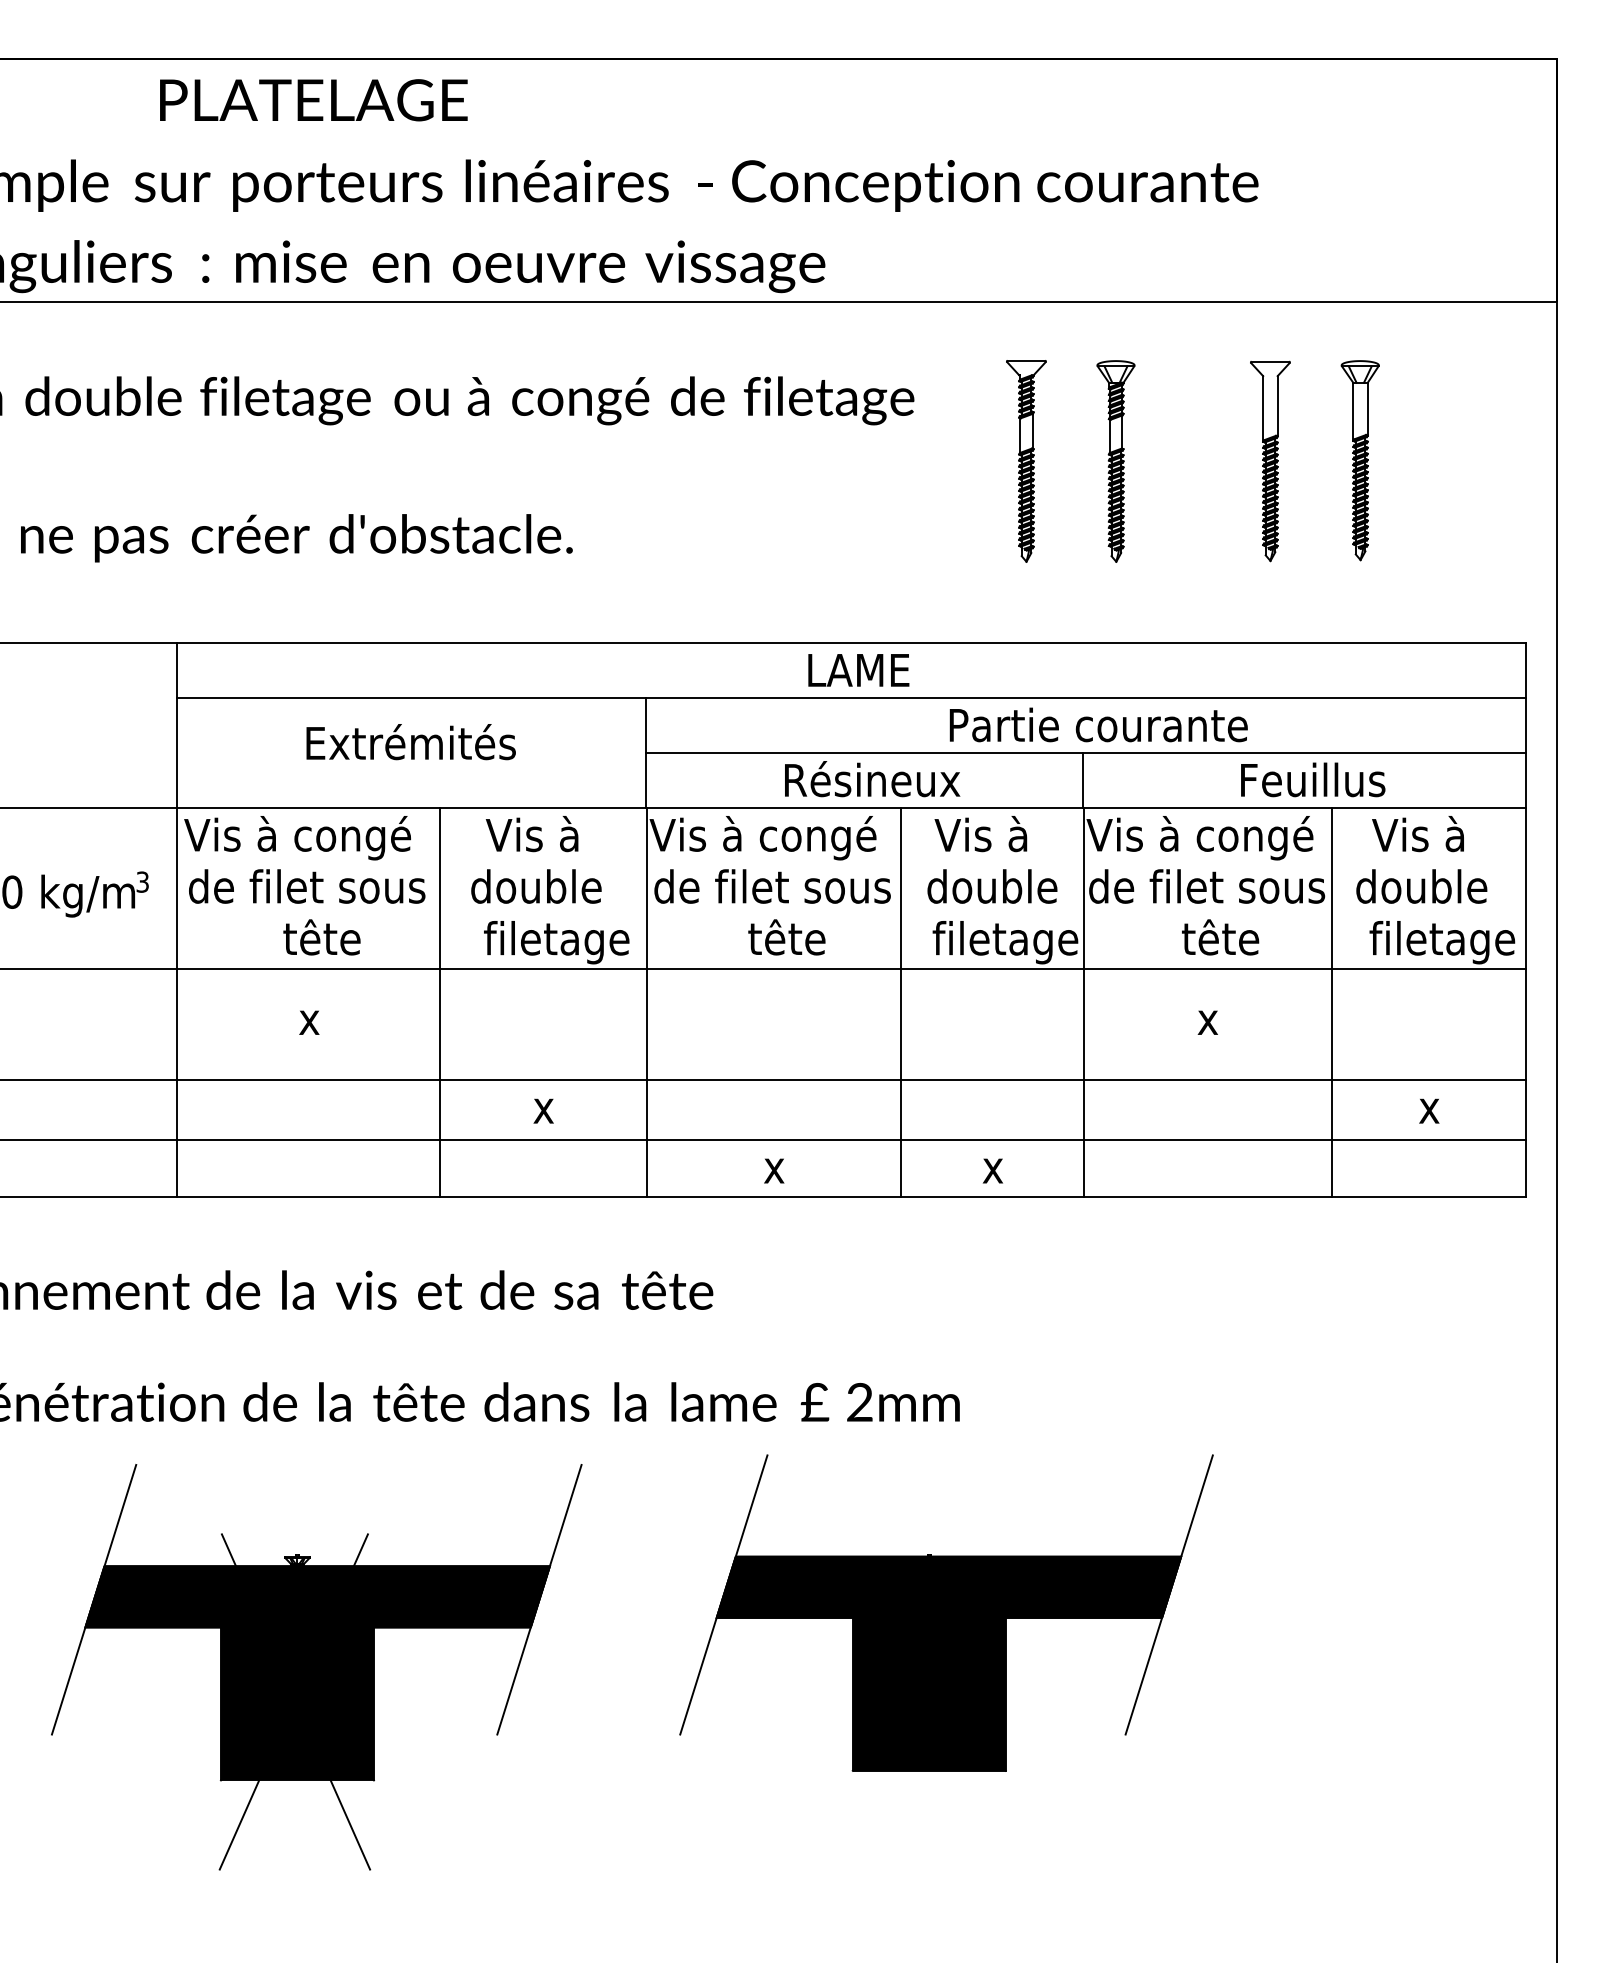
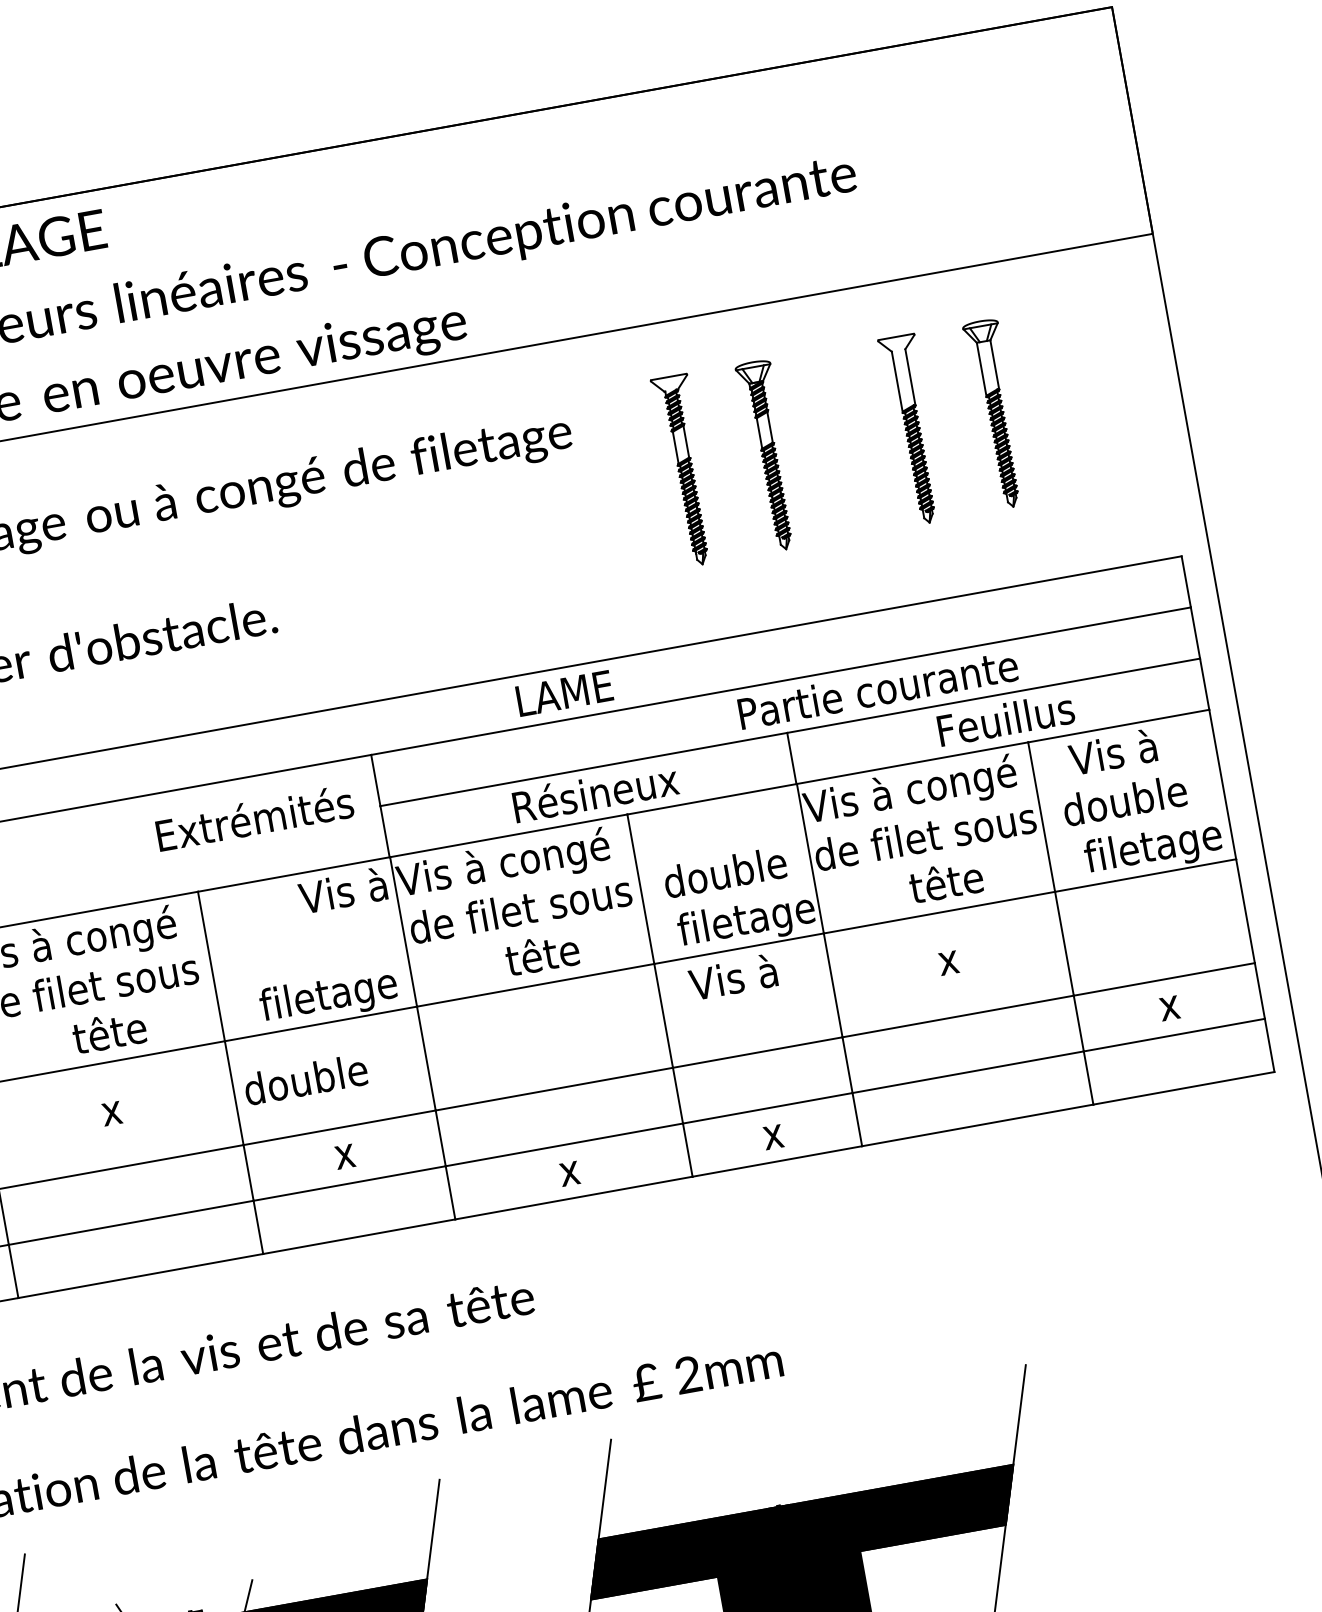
text: (1098, 724) -> (877, 689), moved
text: (410, 742) -> (254, 818), moved
text: (531, 834) -> (342, 891), moved
text: (980, 834) -> (732, 977), moved
text: (536, 886) -> (305, 1079), moved

